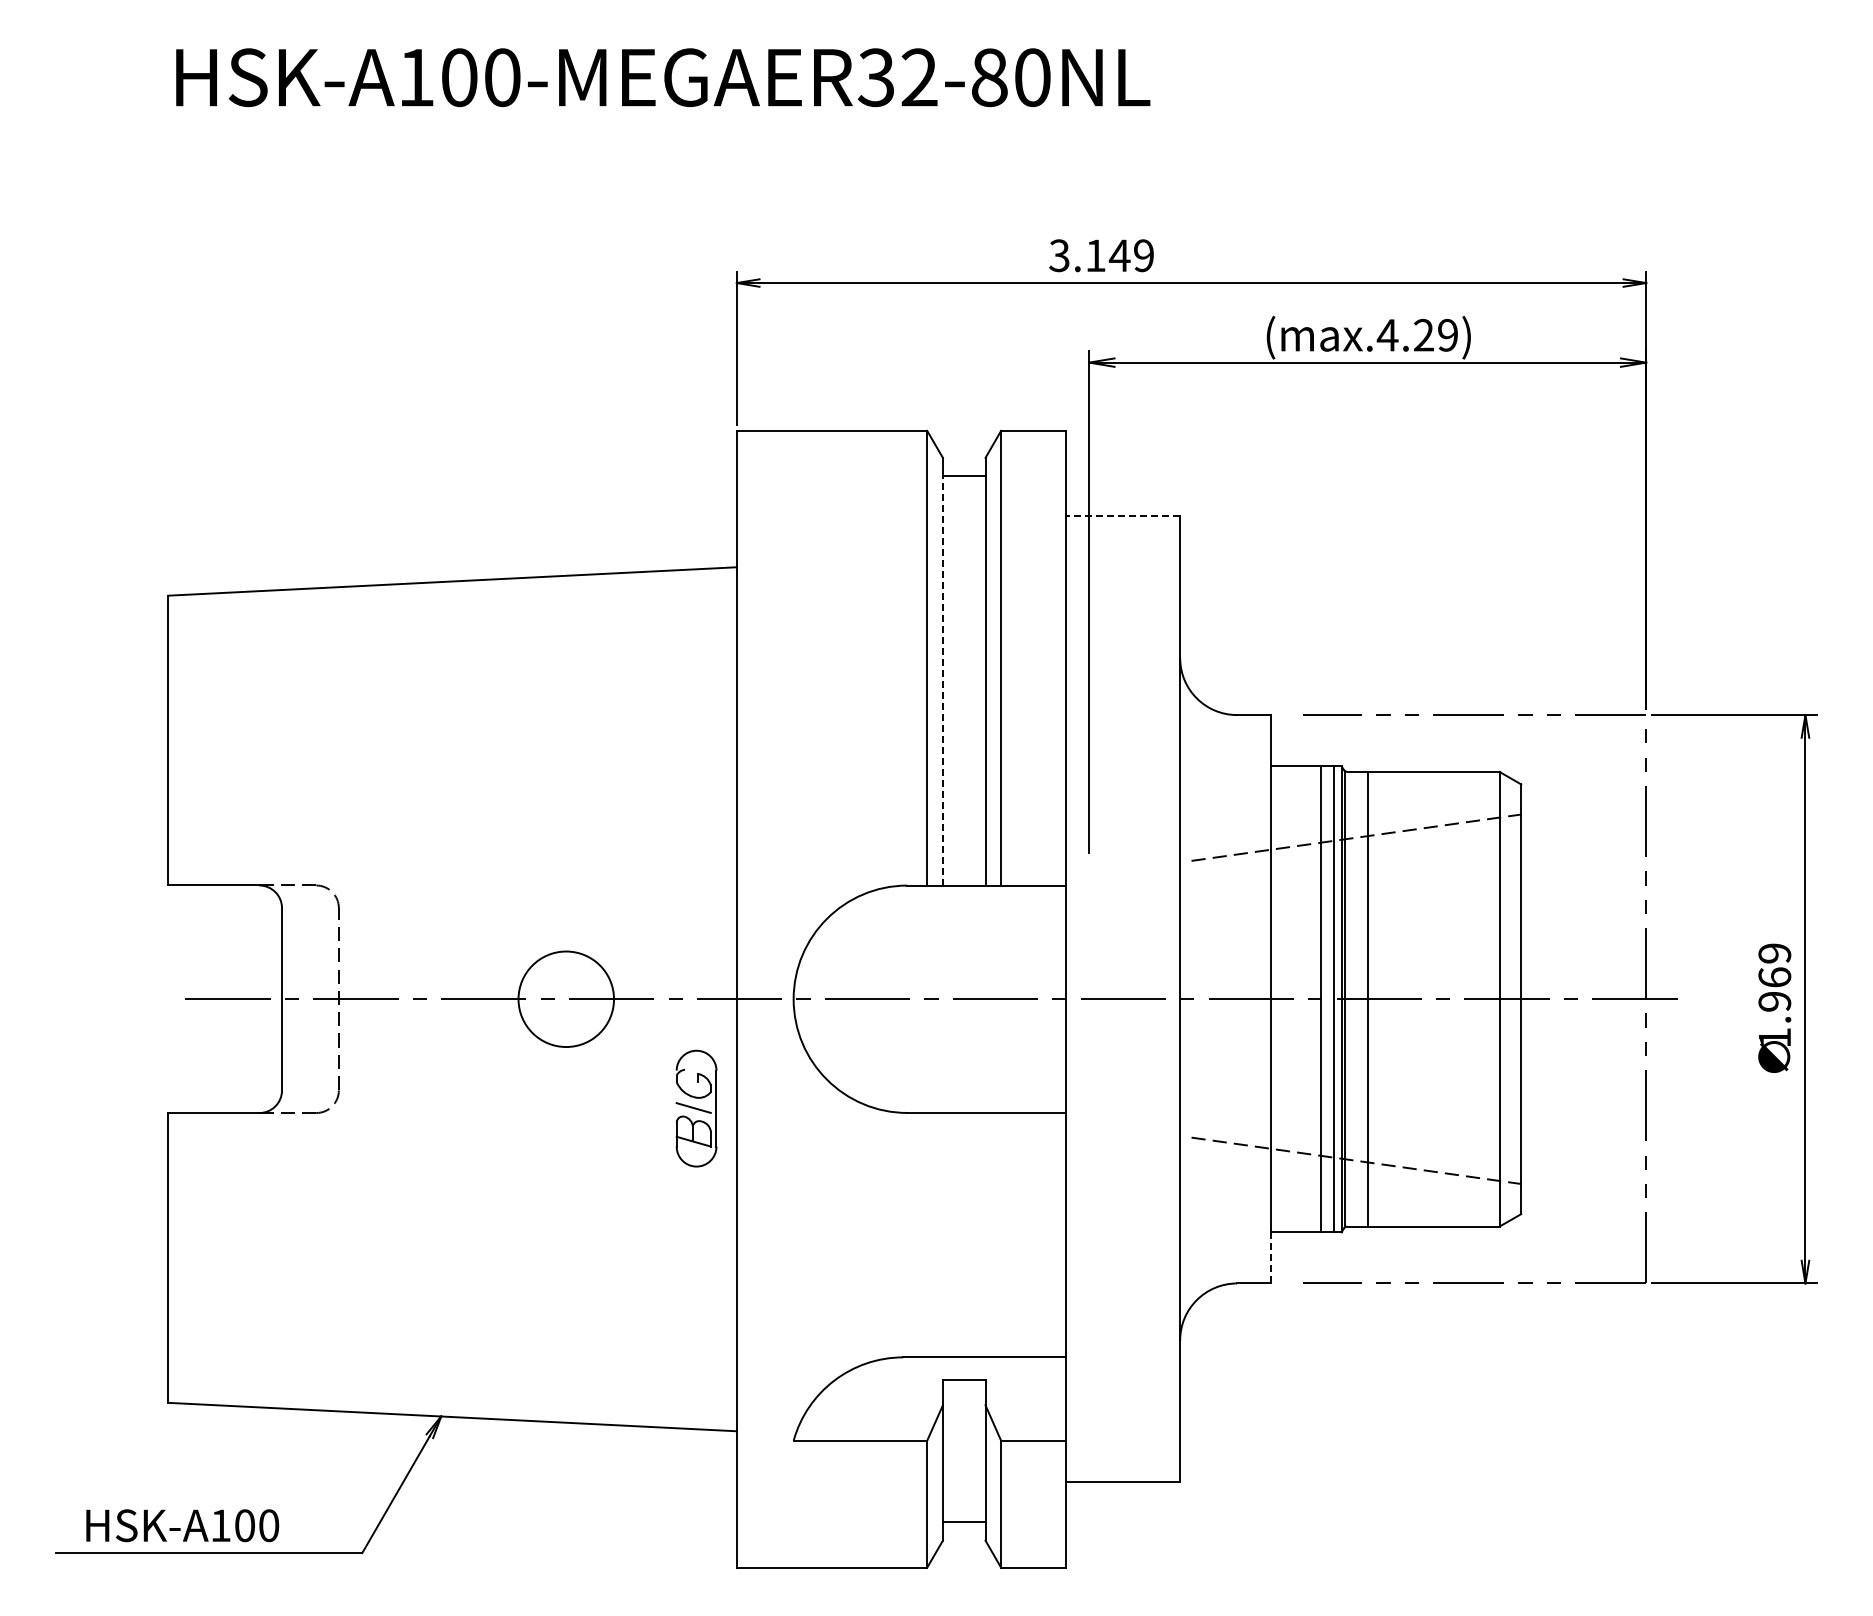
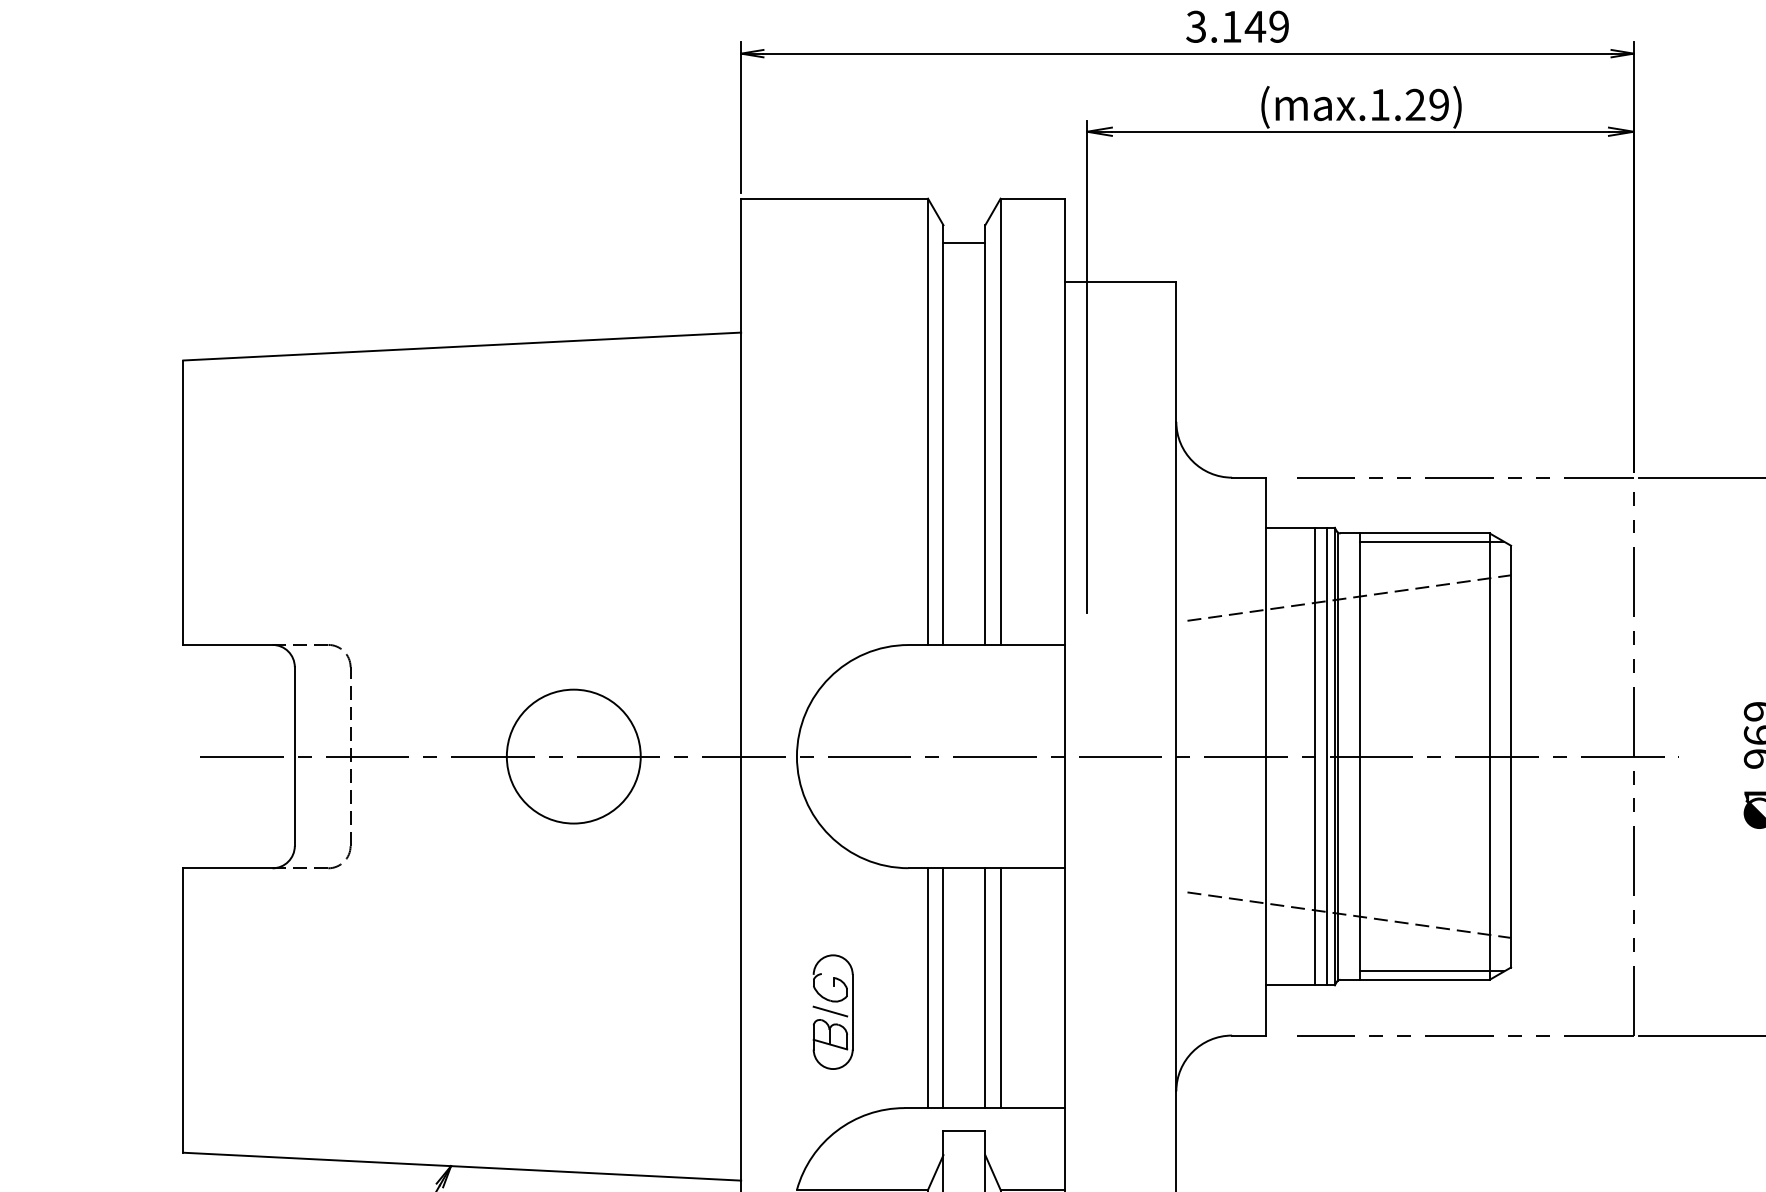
text: (1101, 255) -> (1237, 26), moved
text: (1387, 335) -> (1379, 105), (max.4.29) -> (max.1.29)
line: (1123, 516) -> (1120, 282), dashed -> solid
line: (942, 680) -> (943, 443), dashed -> solid
line: (1440, 780) -> (1431, 541), added
circle: (566, 999) -> (574, 756), size x1.43
part: (696, 1108) -> (833, 1012), moved
line: (1440, 1218) -> (1431, 971), added
line: (927, 1234) -> (928, 987), added
line: (942, 1234) -> (943, 987), added
line: (985, 1234) -> (985, 987), added
line: (1001, 1234) -> (1000, 987), added
line: (1271, 1257) -> (1265, 1010), dashed -> solid

